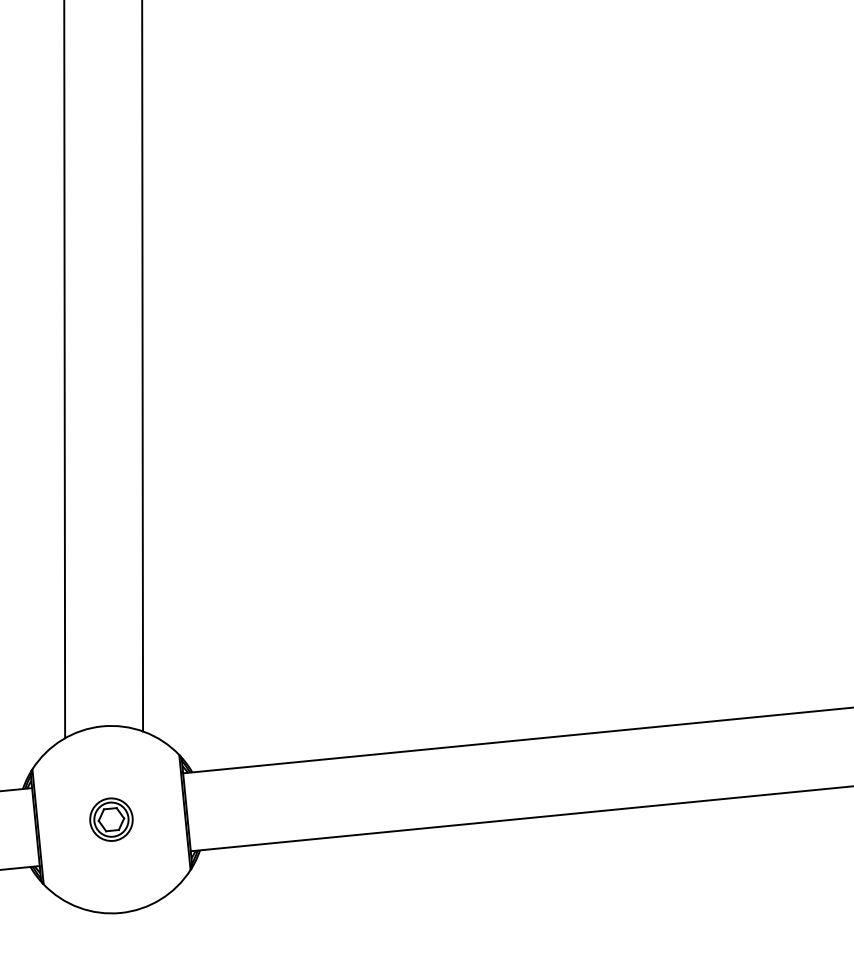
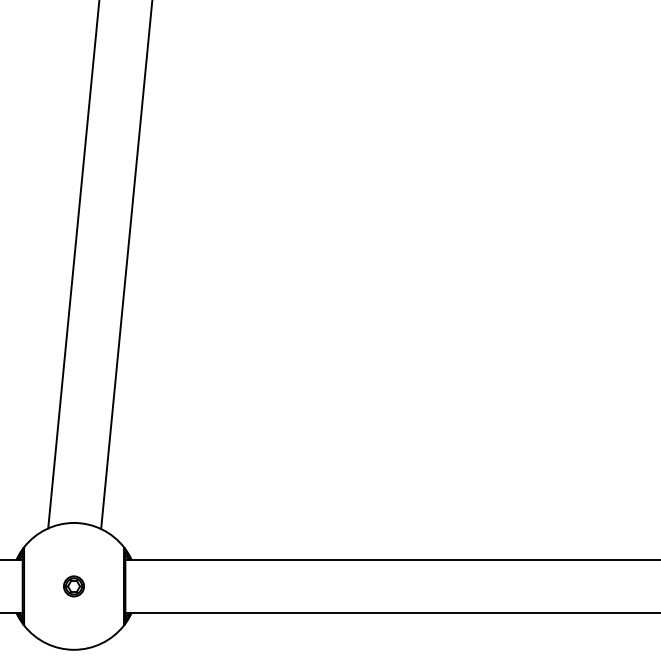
part: (110, 819) -> (73, 586), size x0.7

